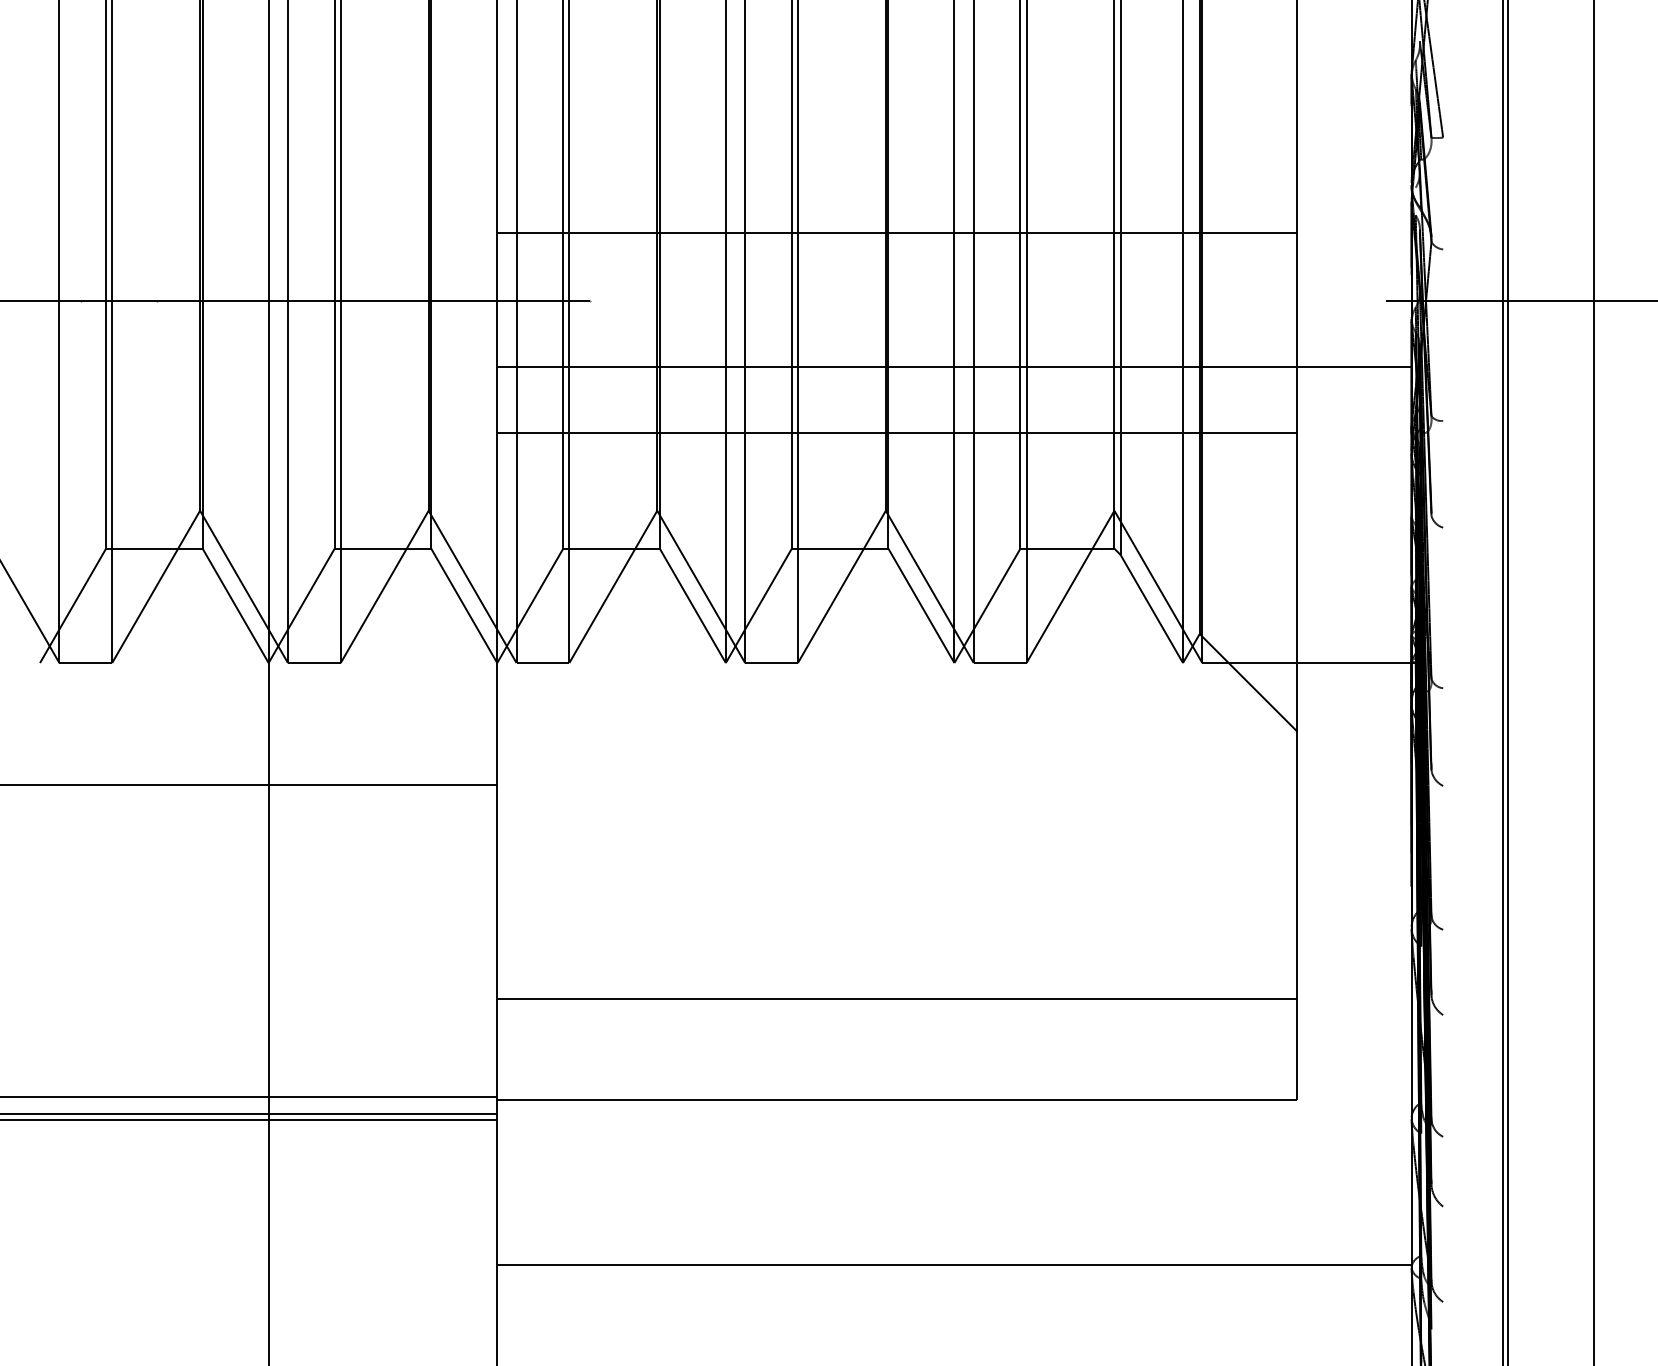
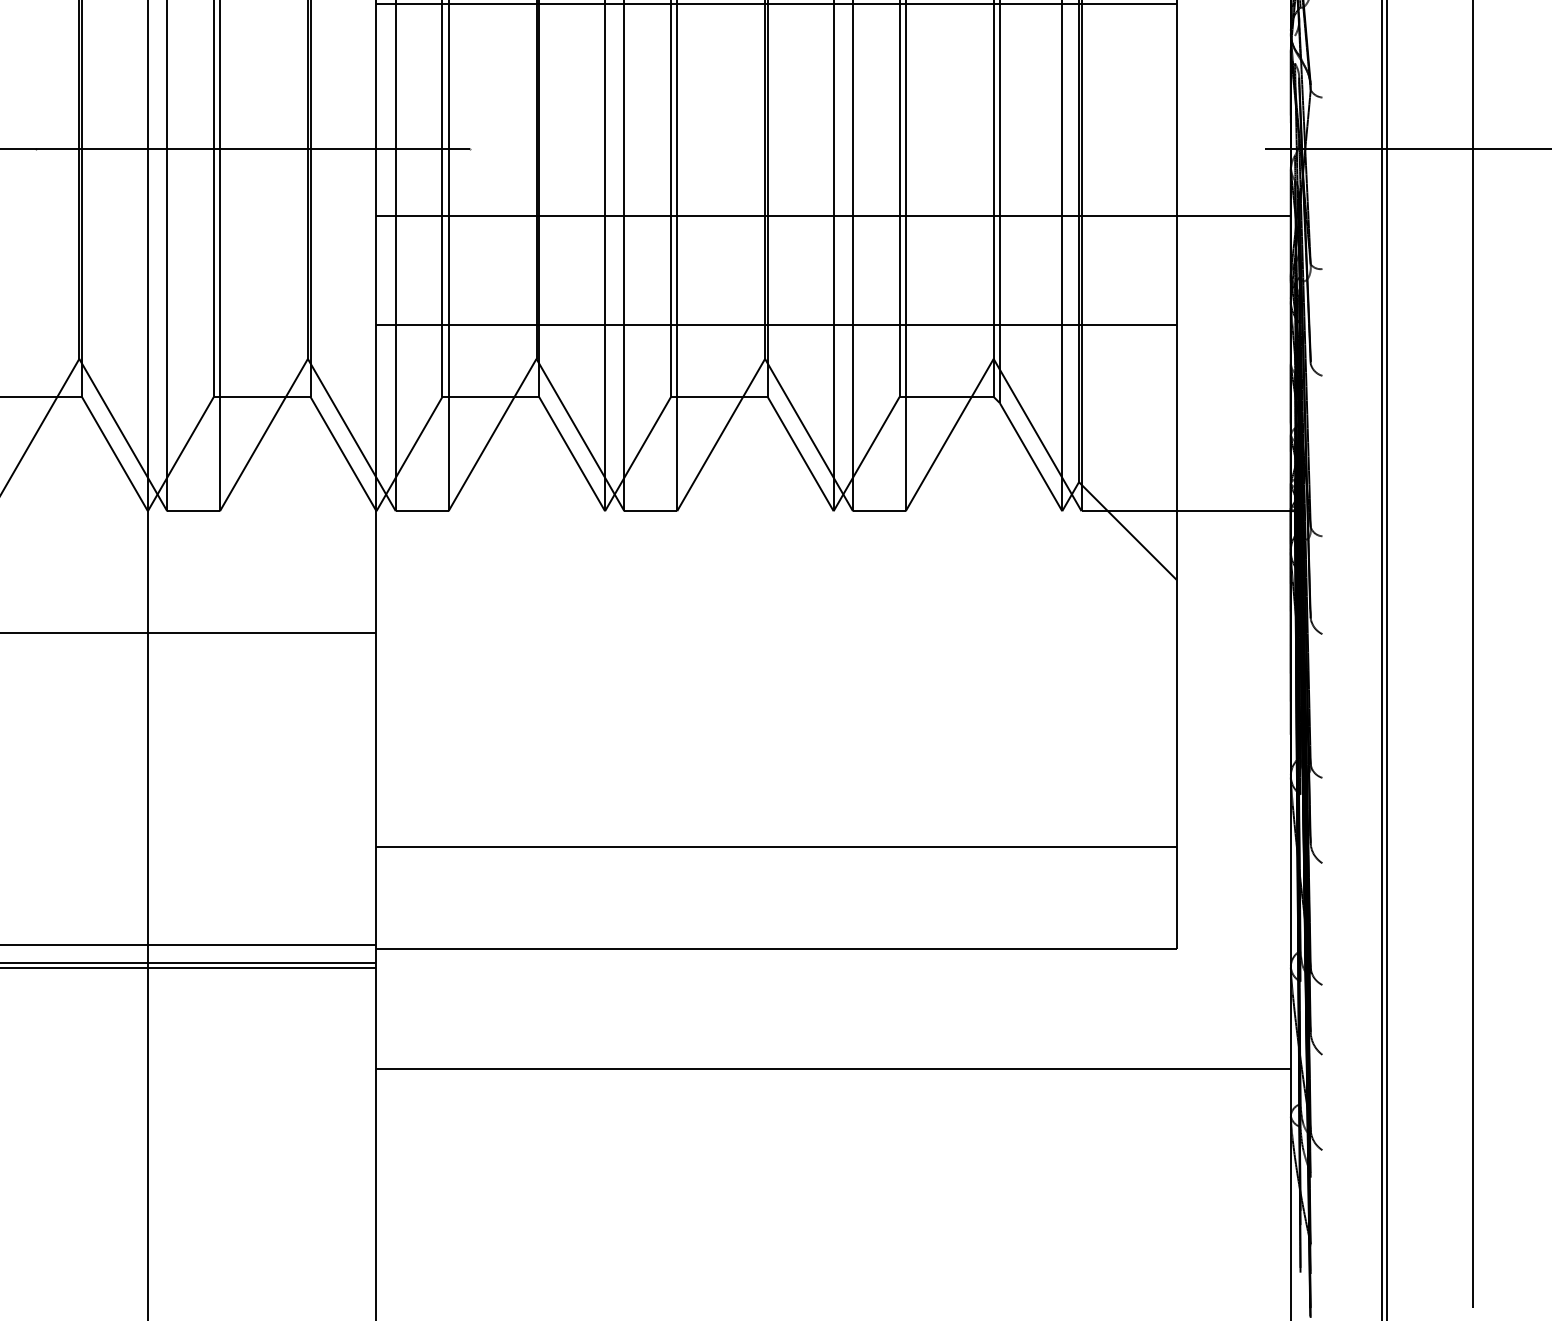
line: (897, 233) -> (776, 4), moved
line: (897, 433) -> (776, 325), moved
line: (954, 1264) -> (833, 1068), moved

